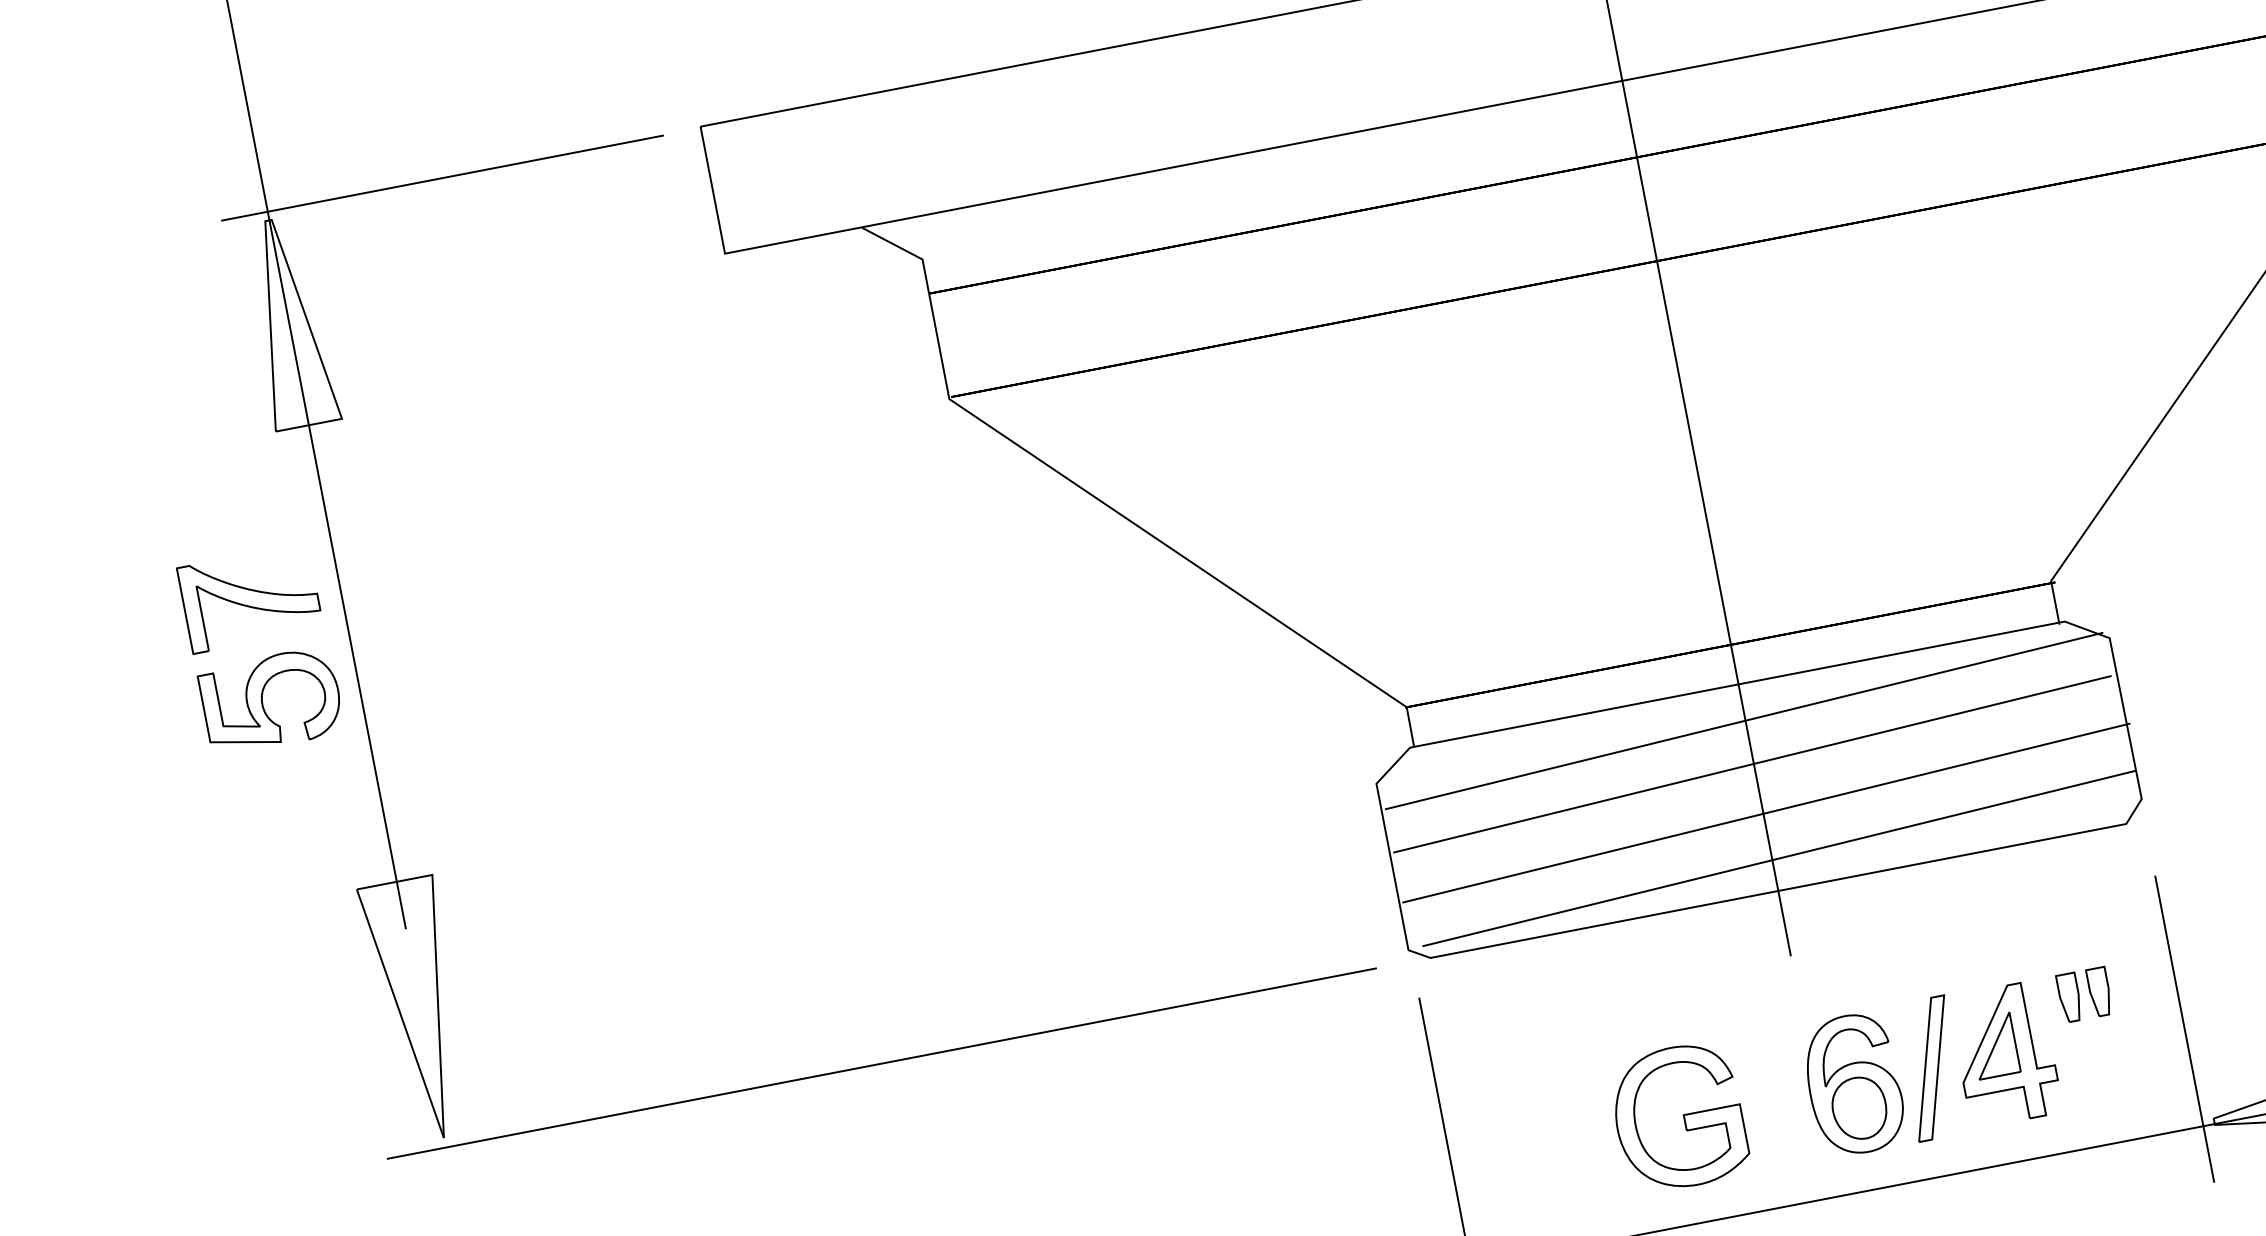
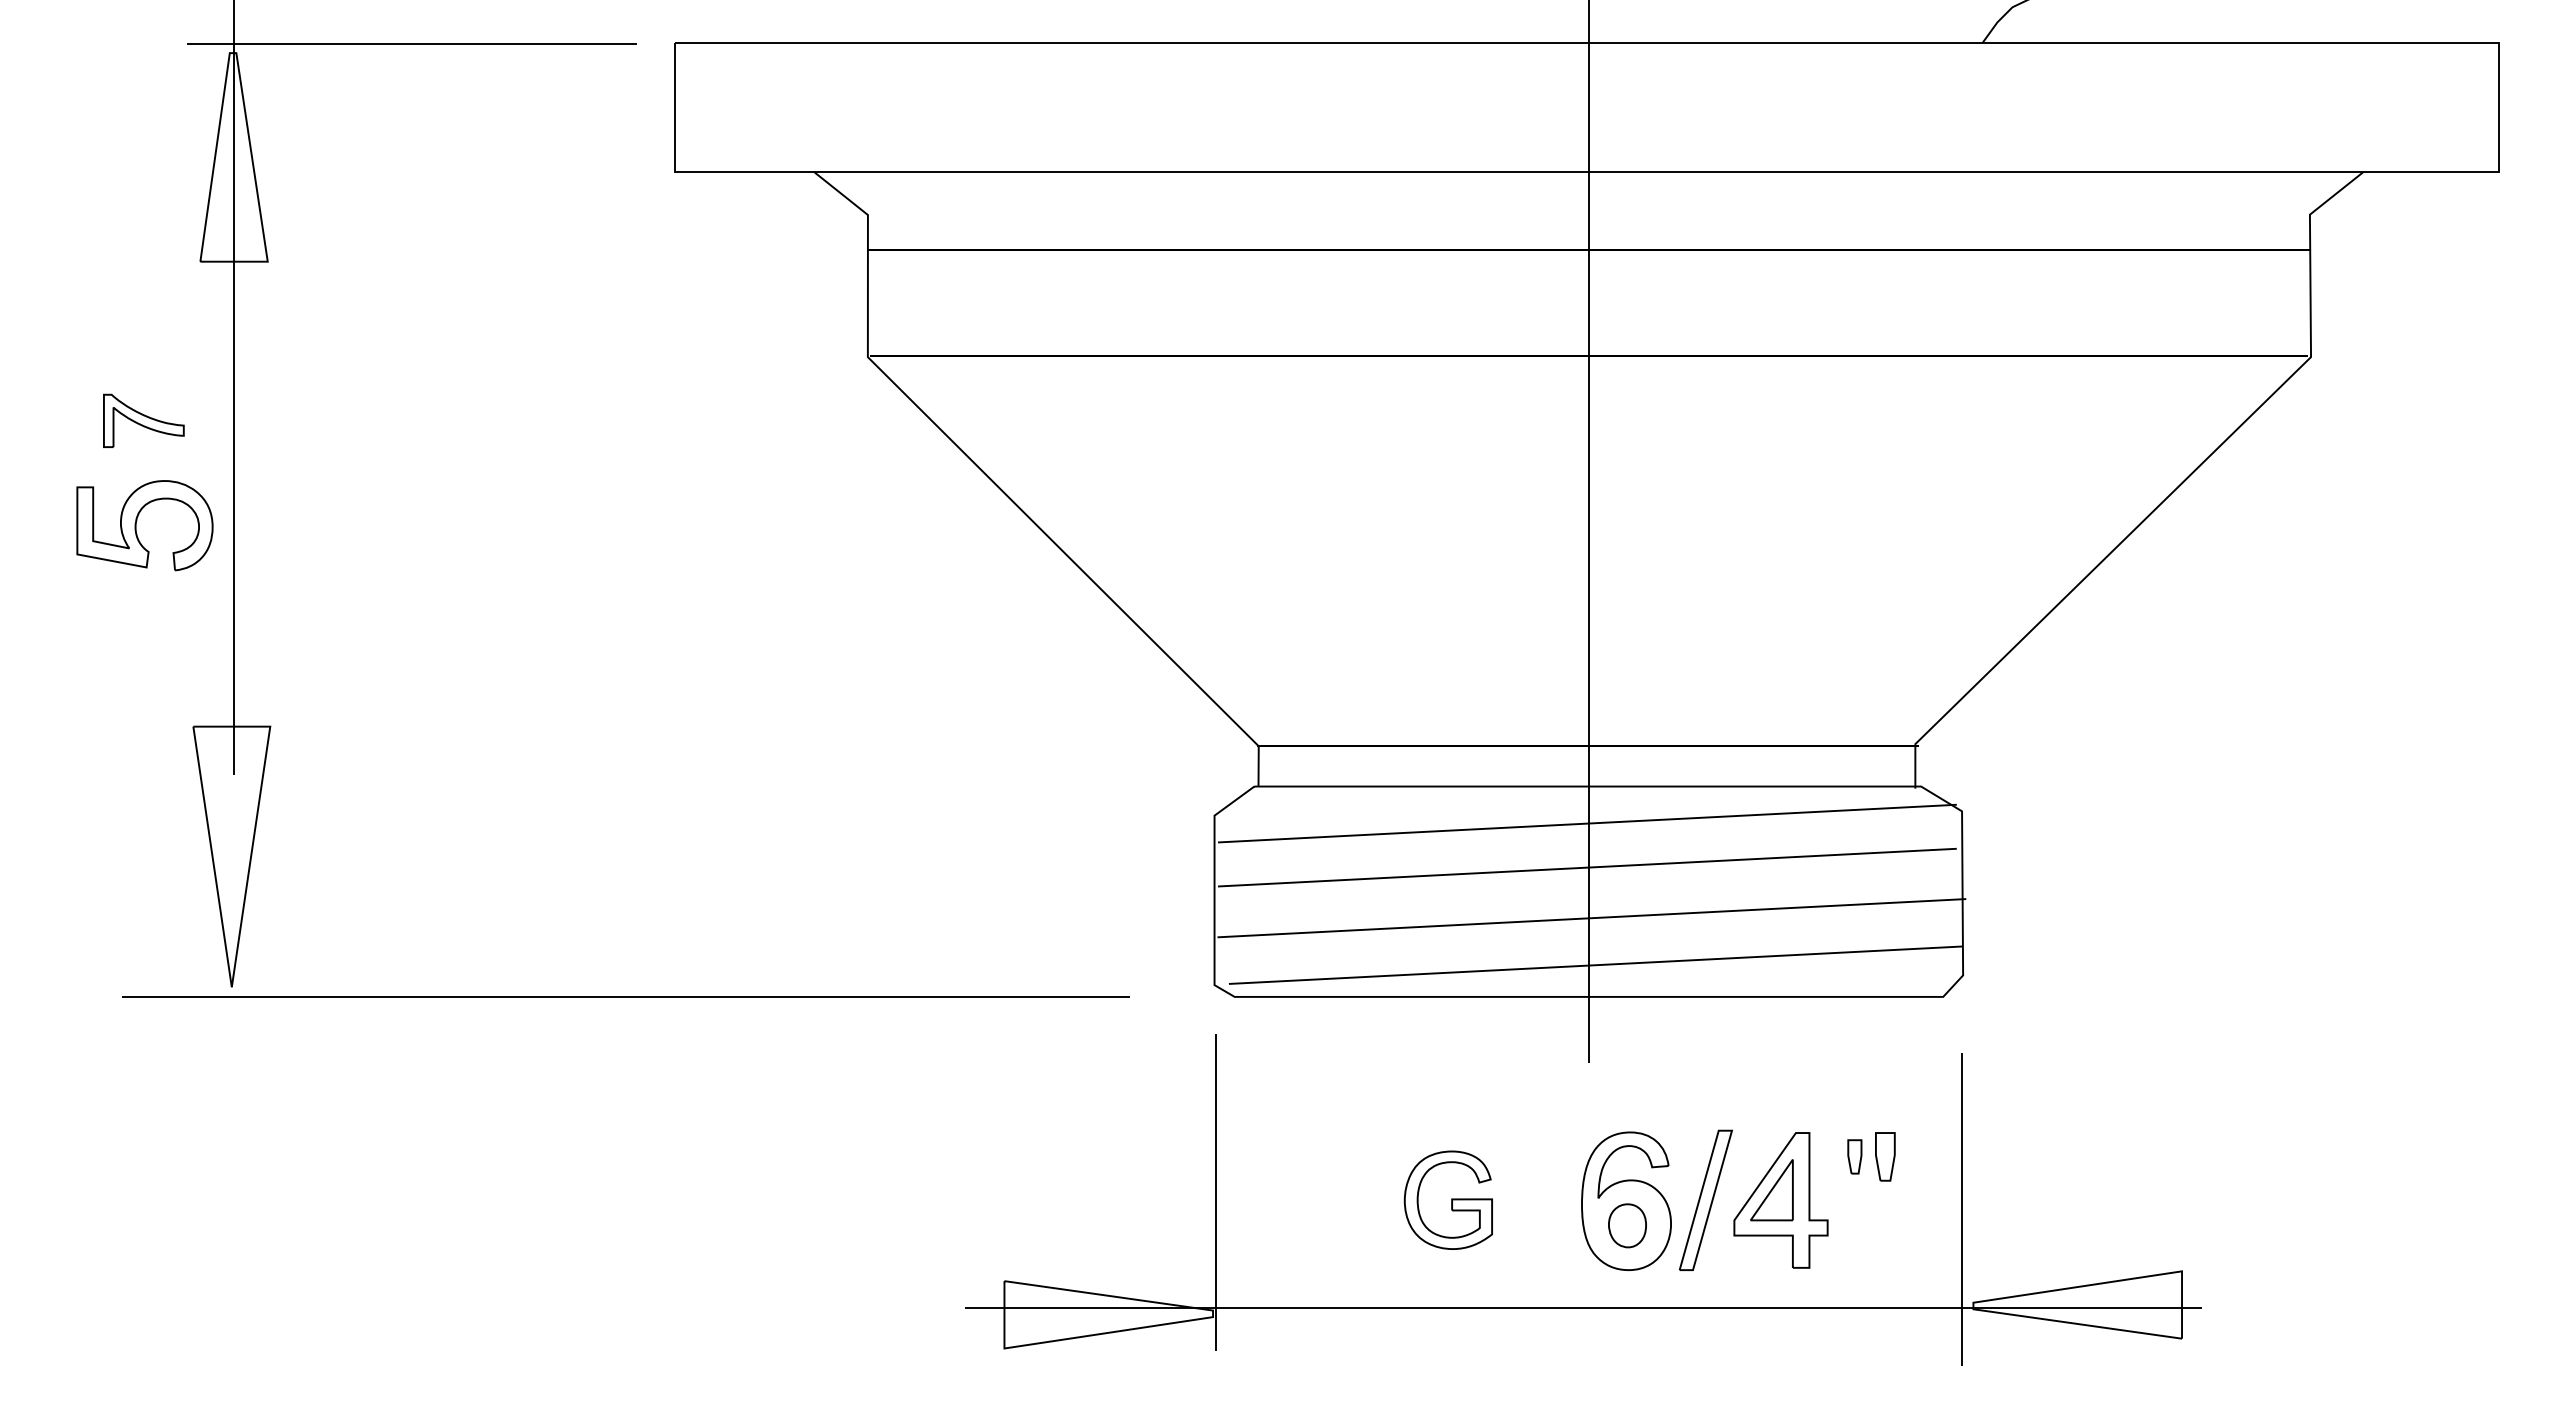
part: (250, 598) -> (143, 420), size x0.6
part: (2069, 997) -> (1854, 1156), size x0.7
line: (881, 1063) -> (625, 996), moved
part: (1859, 1108) -> (1627, 1225), size x0.7
part: (1678, 1116) -> (1448, 1199), size x0.7

